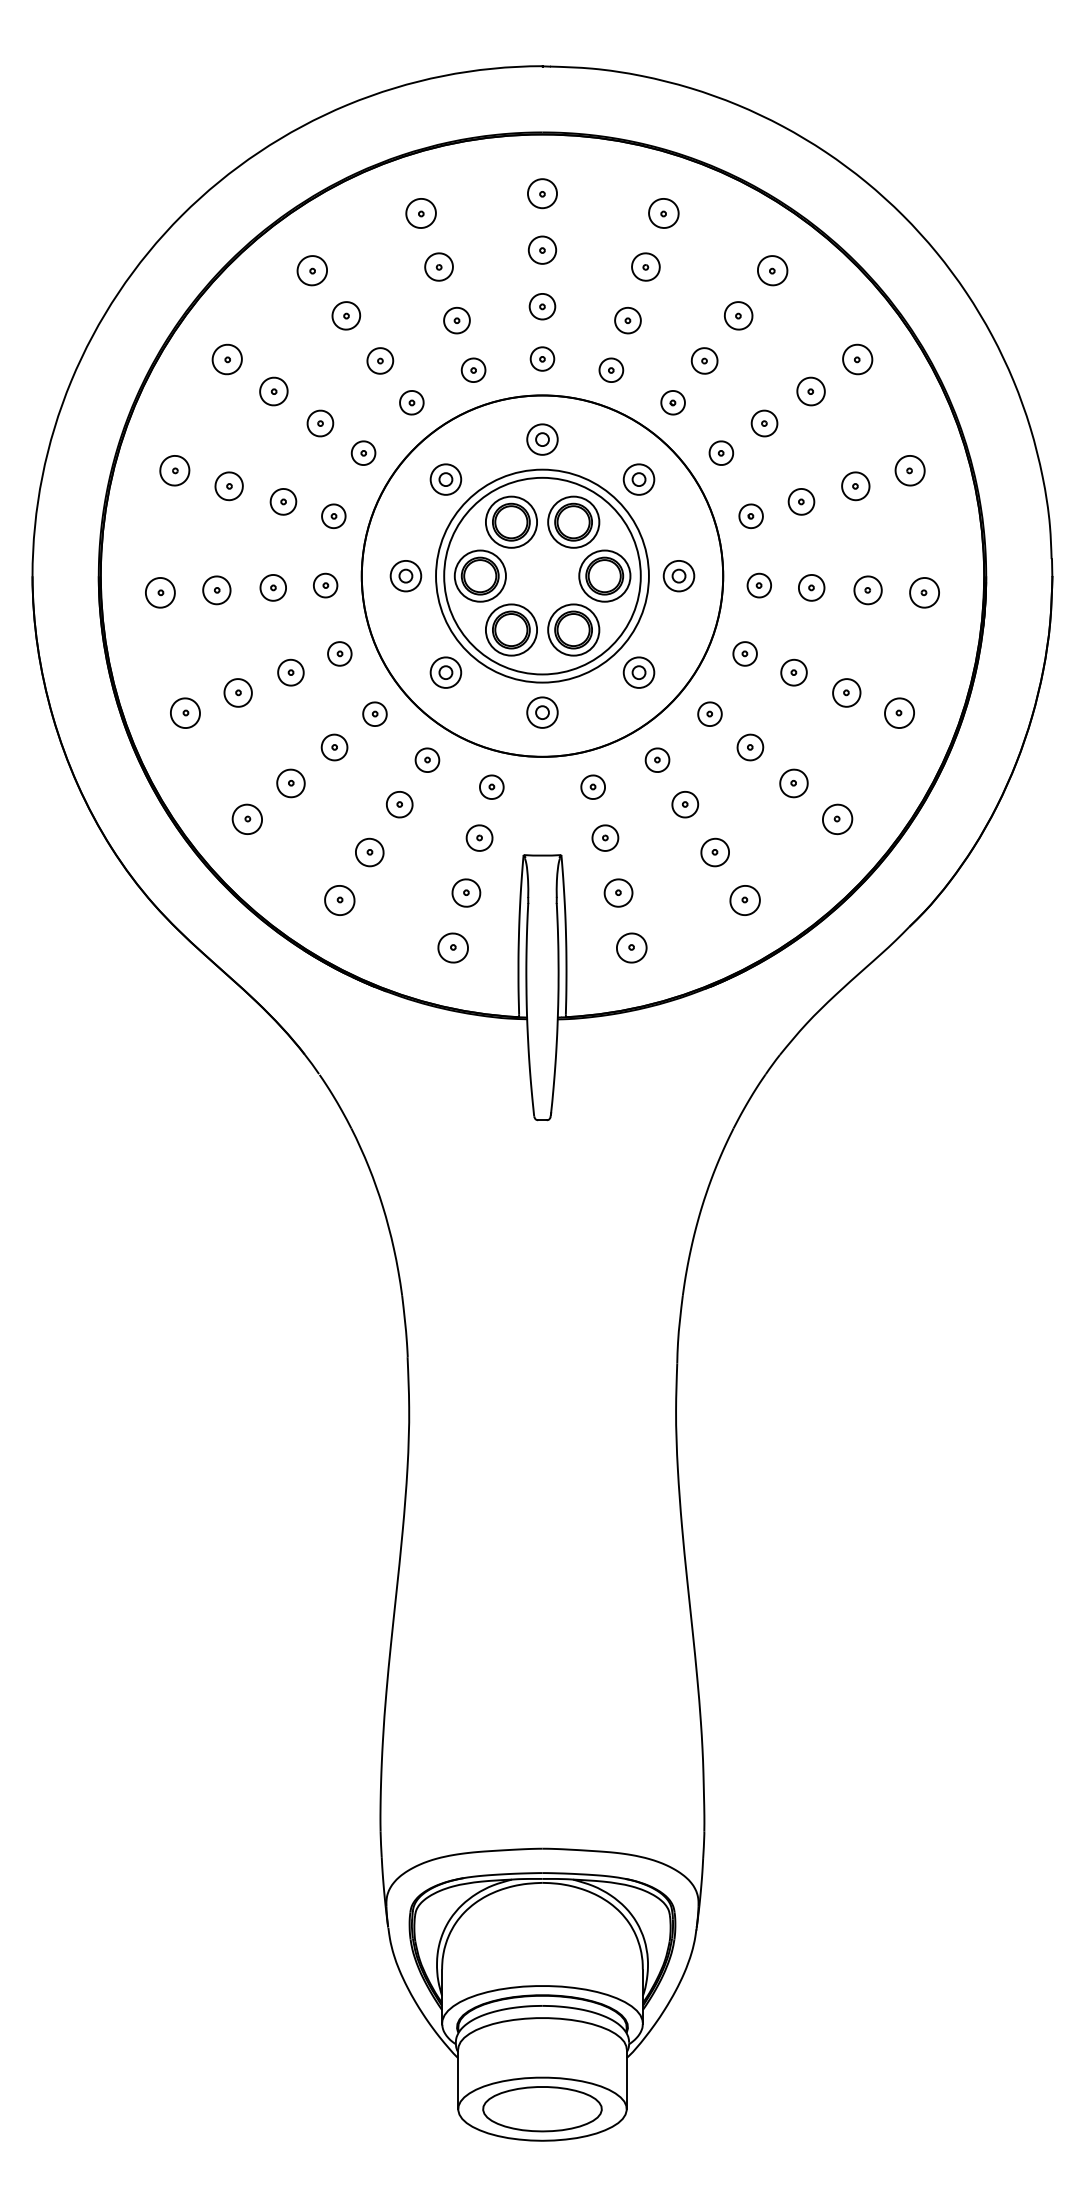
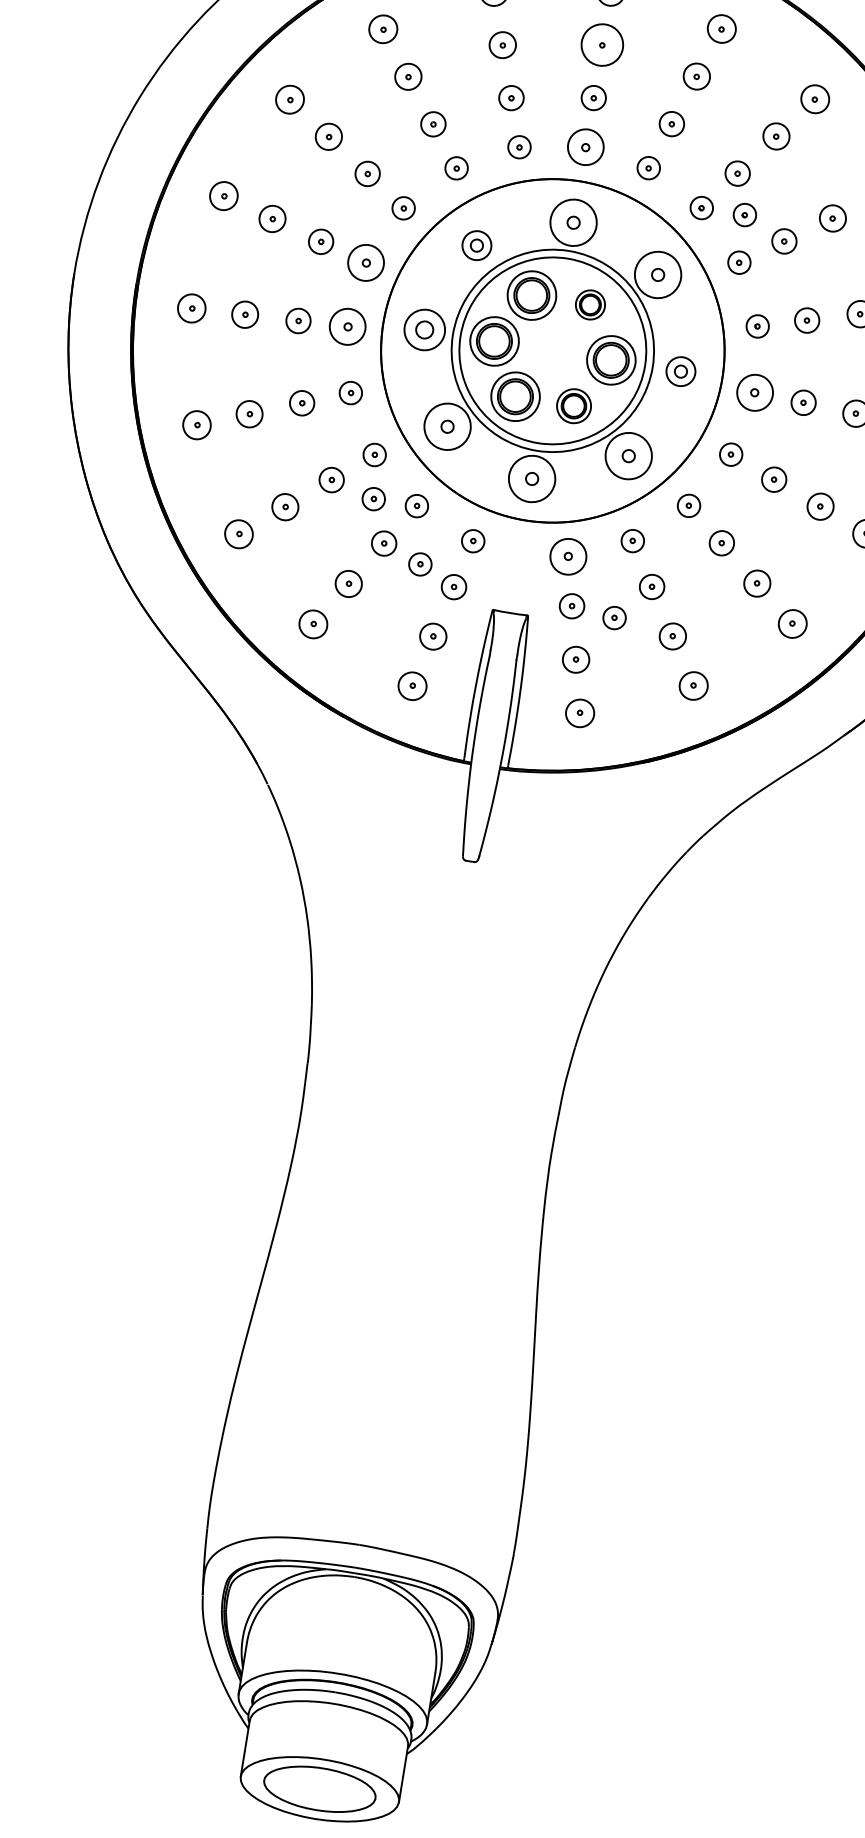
circle: (542, 249) -> (602, 44), size x1.6
part: (542, 358) -> (585, 146), size x1.6
part: (718, 402) -> (744, 214), added
circle: (542, 439) -> (573, 222), size x1.6
circle: (638, 479) -> (657, 274), size x1.6
part: (333, 516) -> (365, 263), size x1.6
part: (573, 521) -> (590, 304), size x0.6
part: (405, 576) -> (424, 330), size x1.4
part: (325, 585) -> (347, 326), size x1.6
part: (758, 585) -> (754, 392), size x1.6
part: (573, 629) -> (573, 405), size x0.7
circle: (445, 672) -> (447, 426), size x1.6
circle: (638, 672) -> (628, 455), size x1.6
circle: (542, 712) -> (532, 478), size x1.6
part: (381, 759) -> (373, 498), added
part: (592, 786) -> (567, 555), size x1.6
part: (440, 819) -> (420, 563), added
part: (651, 842) -> (614, 617), added

